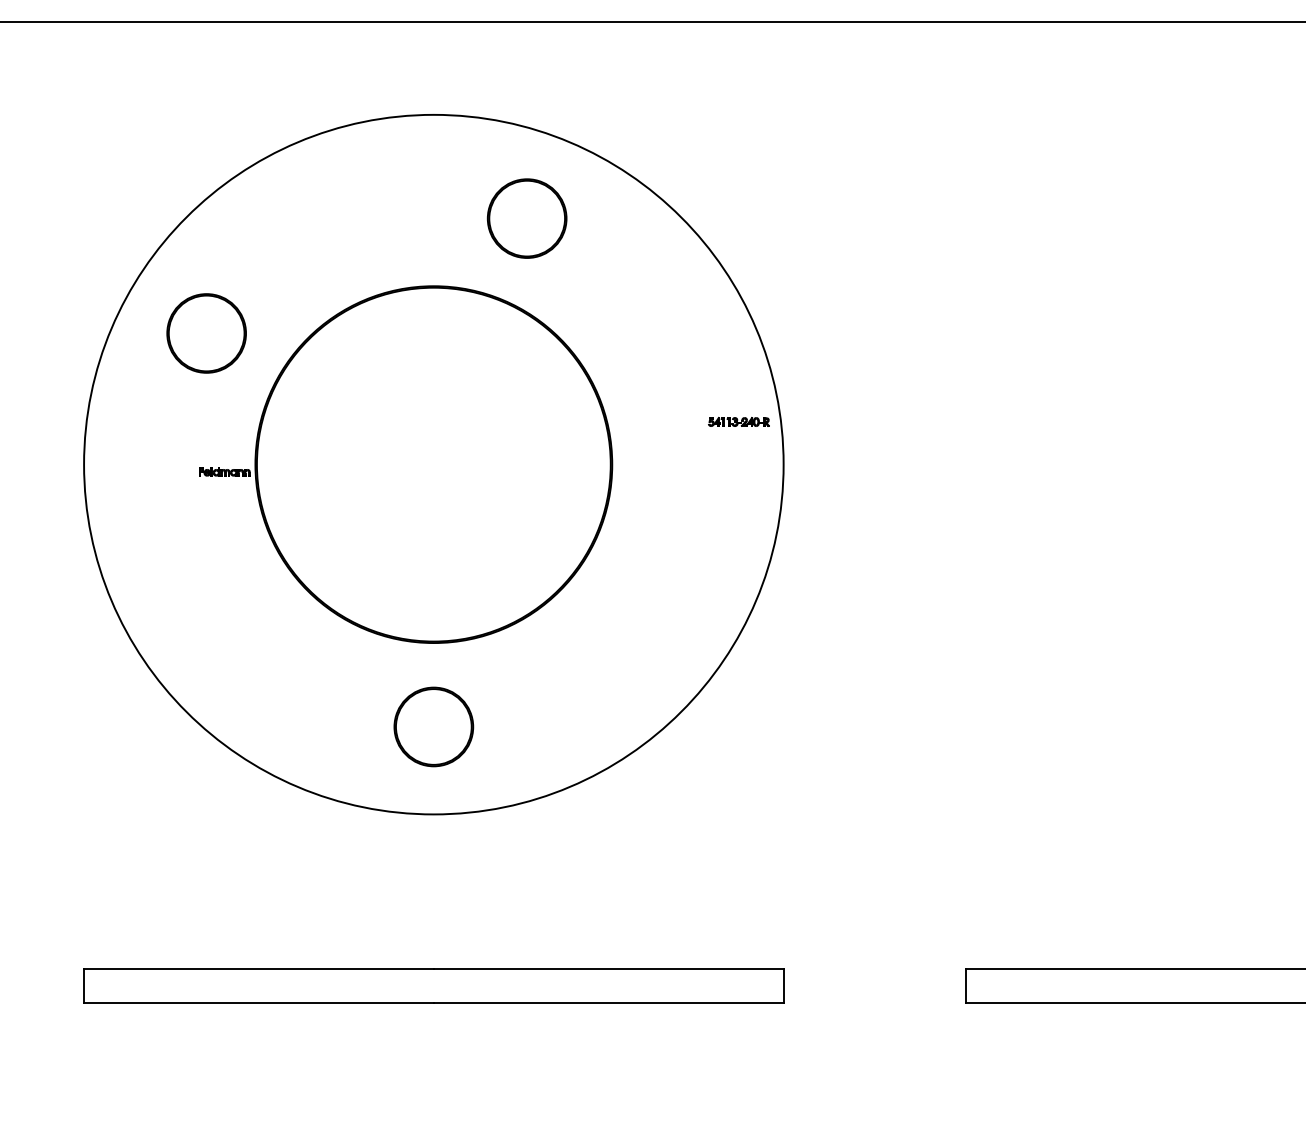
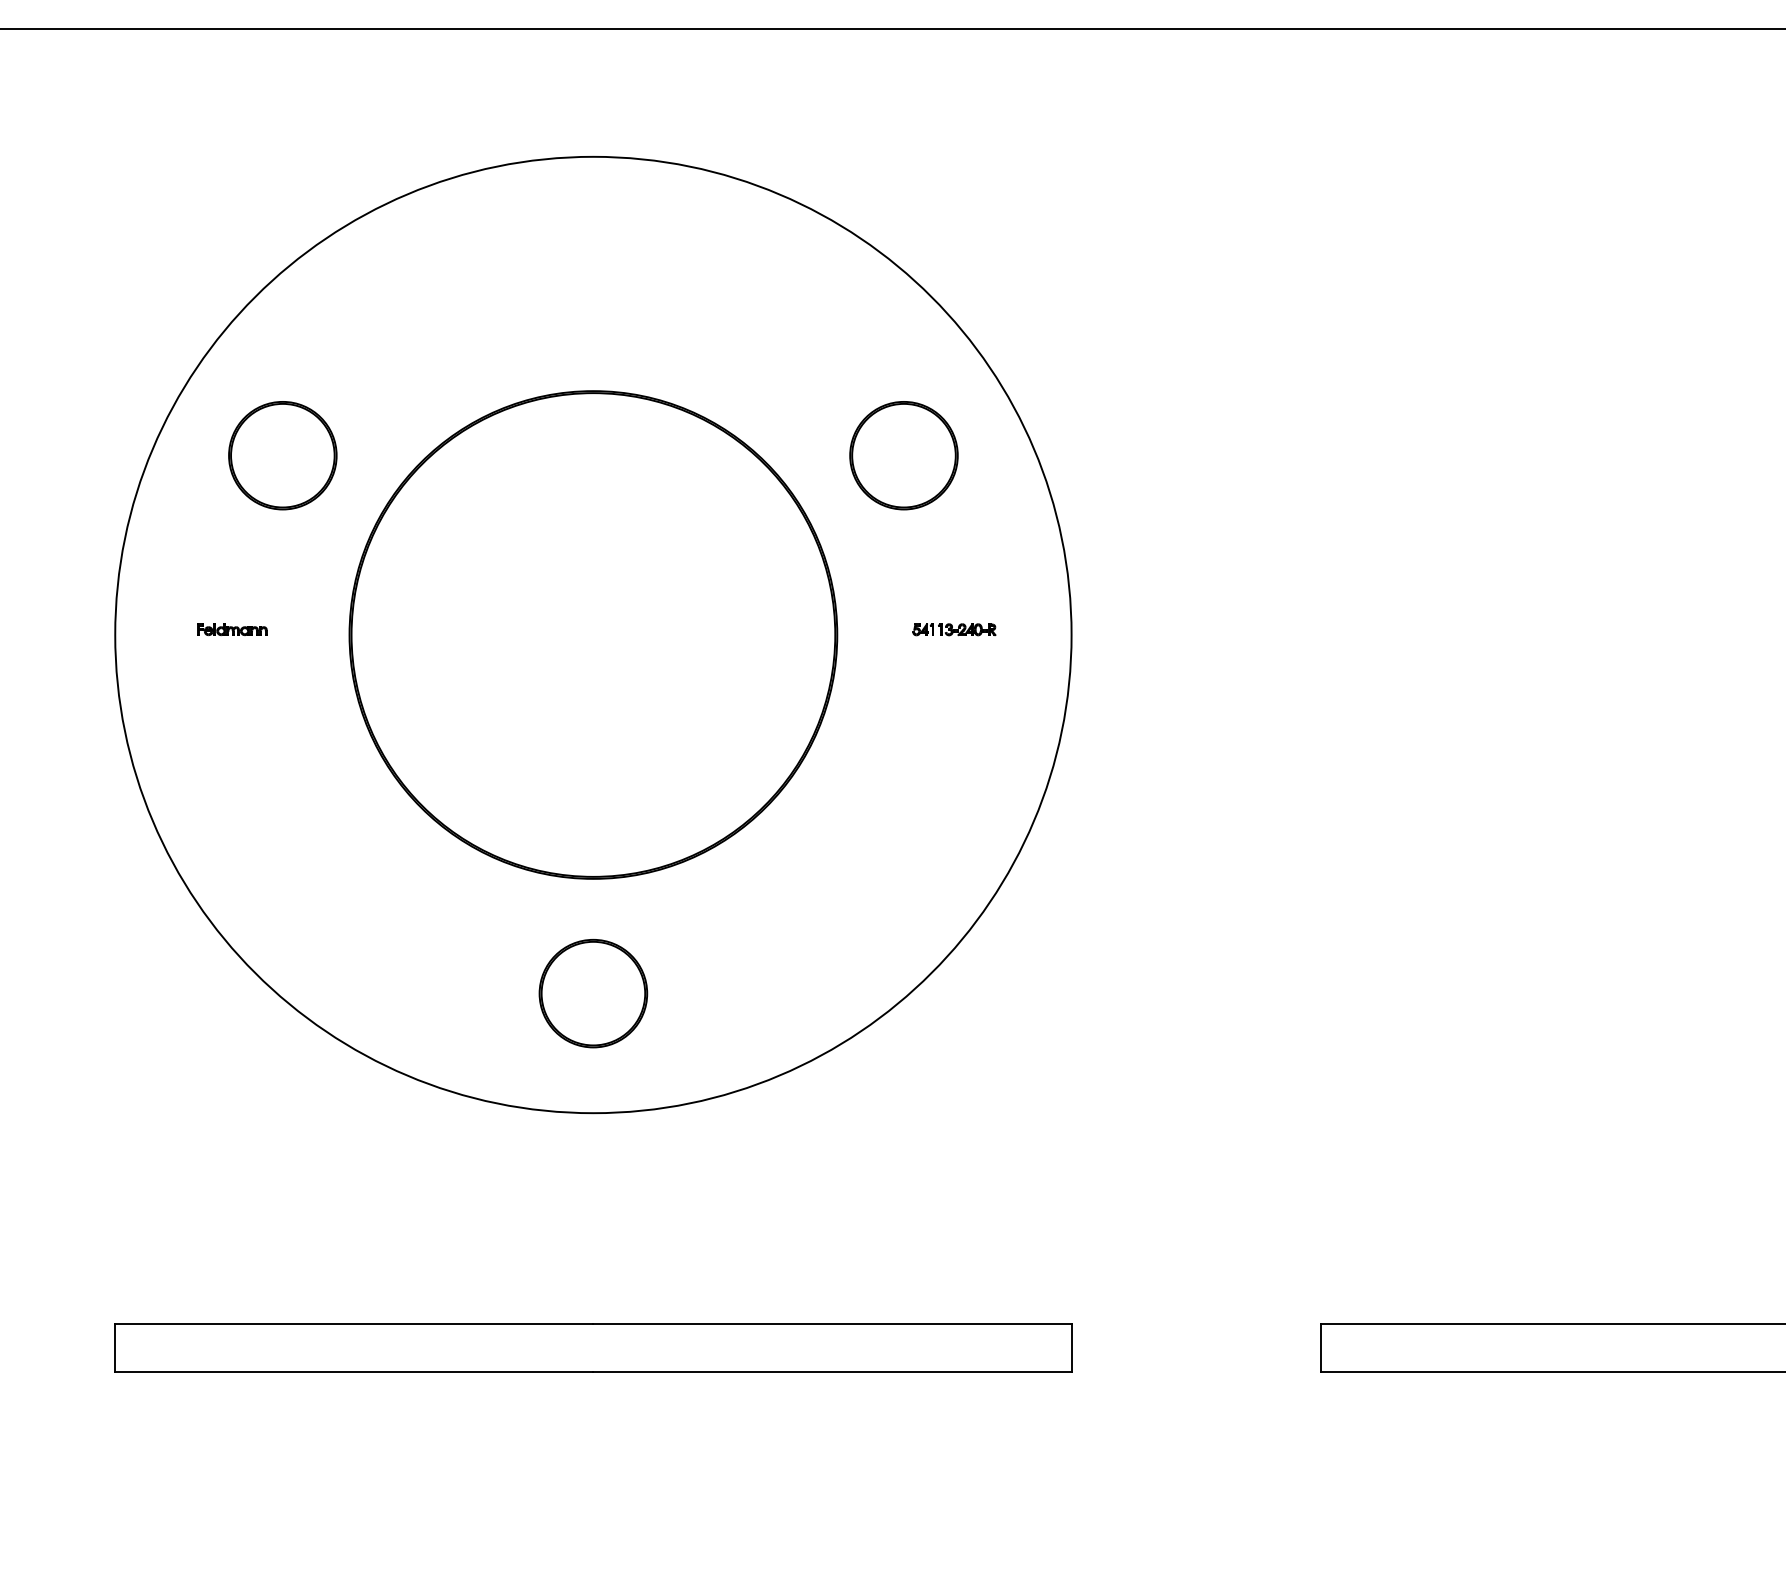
part: (526, 218) -> (903, 455), moved
part: (738, 421) -> (954, 629), moved
part: (224, 471) -> (232, 629), moved

